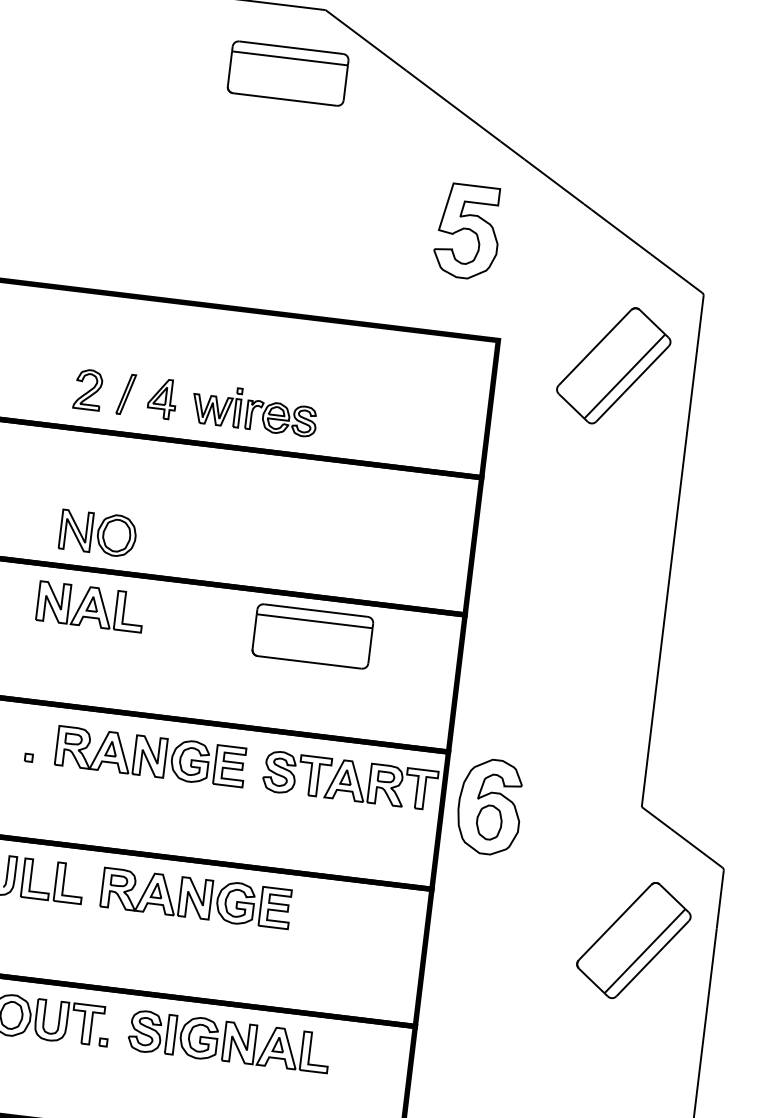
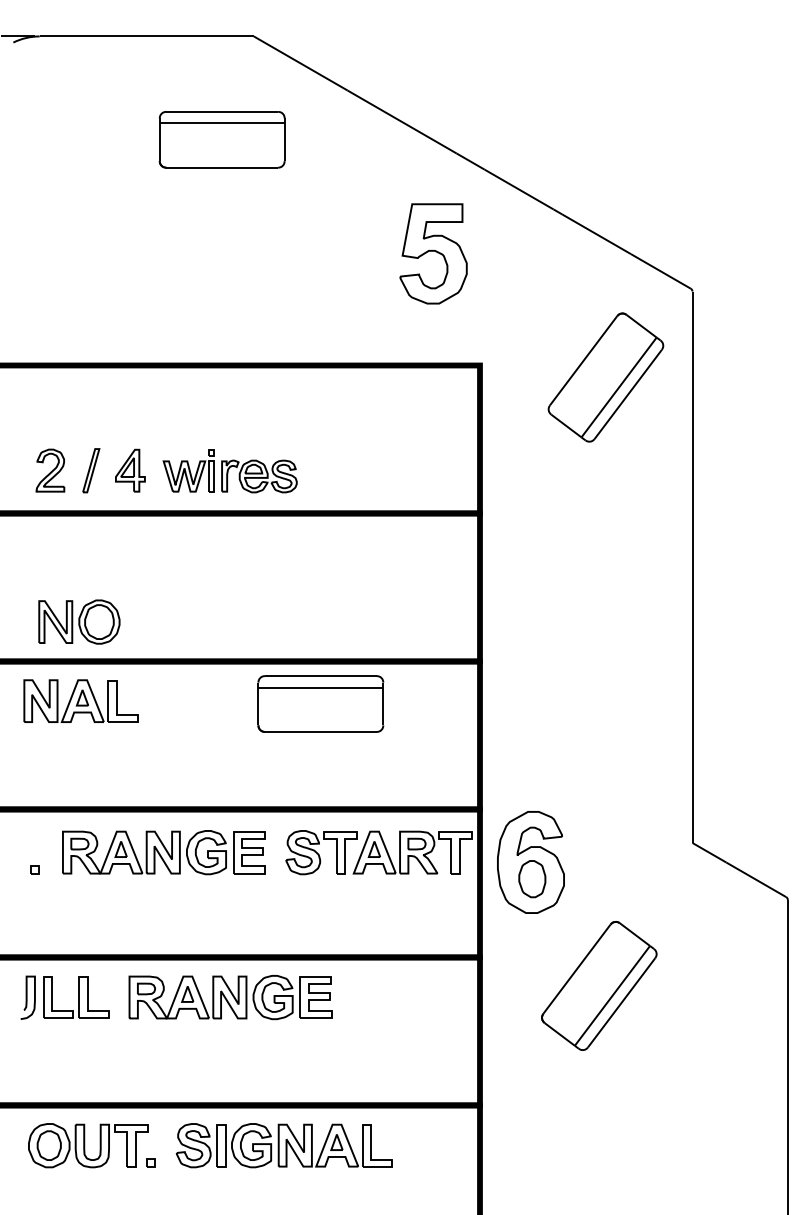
part: (287, 73) -> (221, 139), moved
part: (634, 940) -> (599, 985), moved

